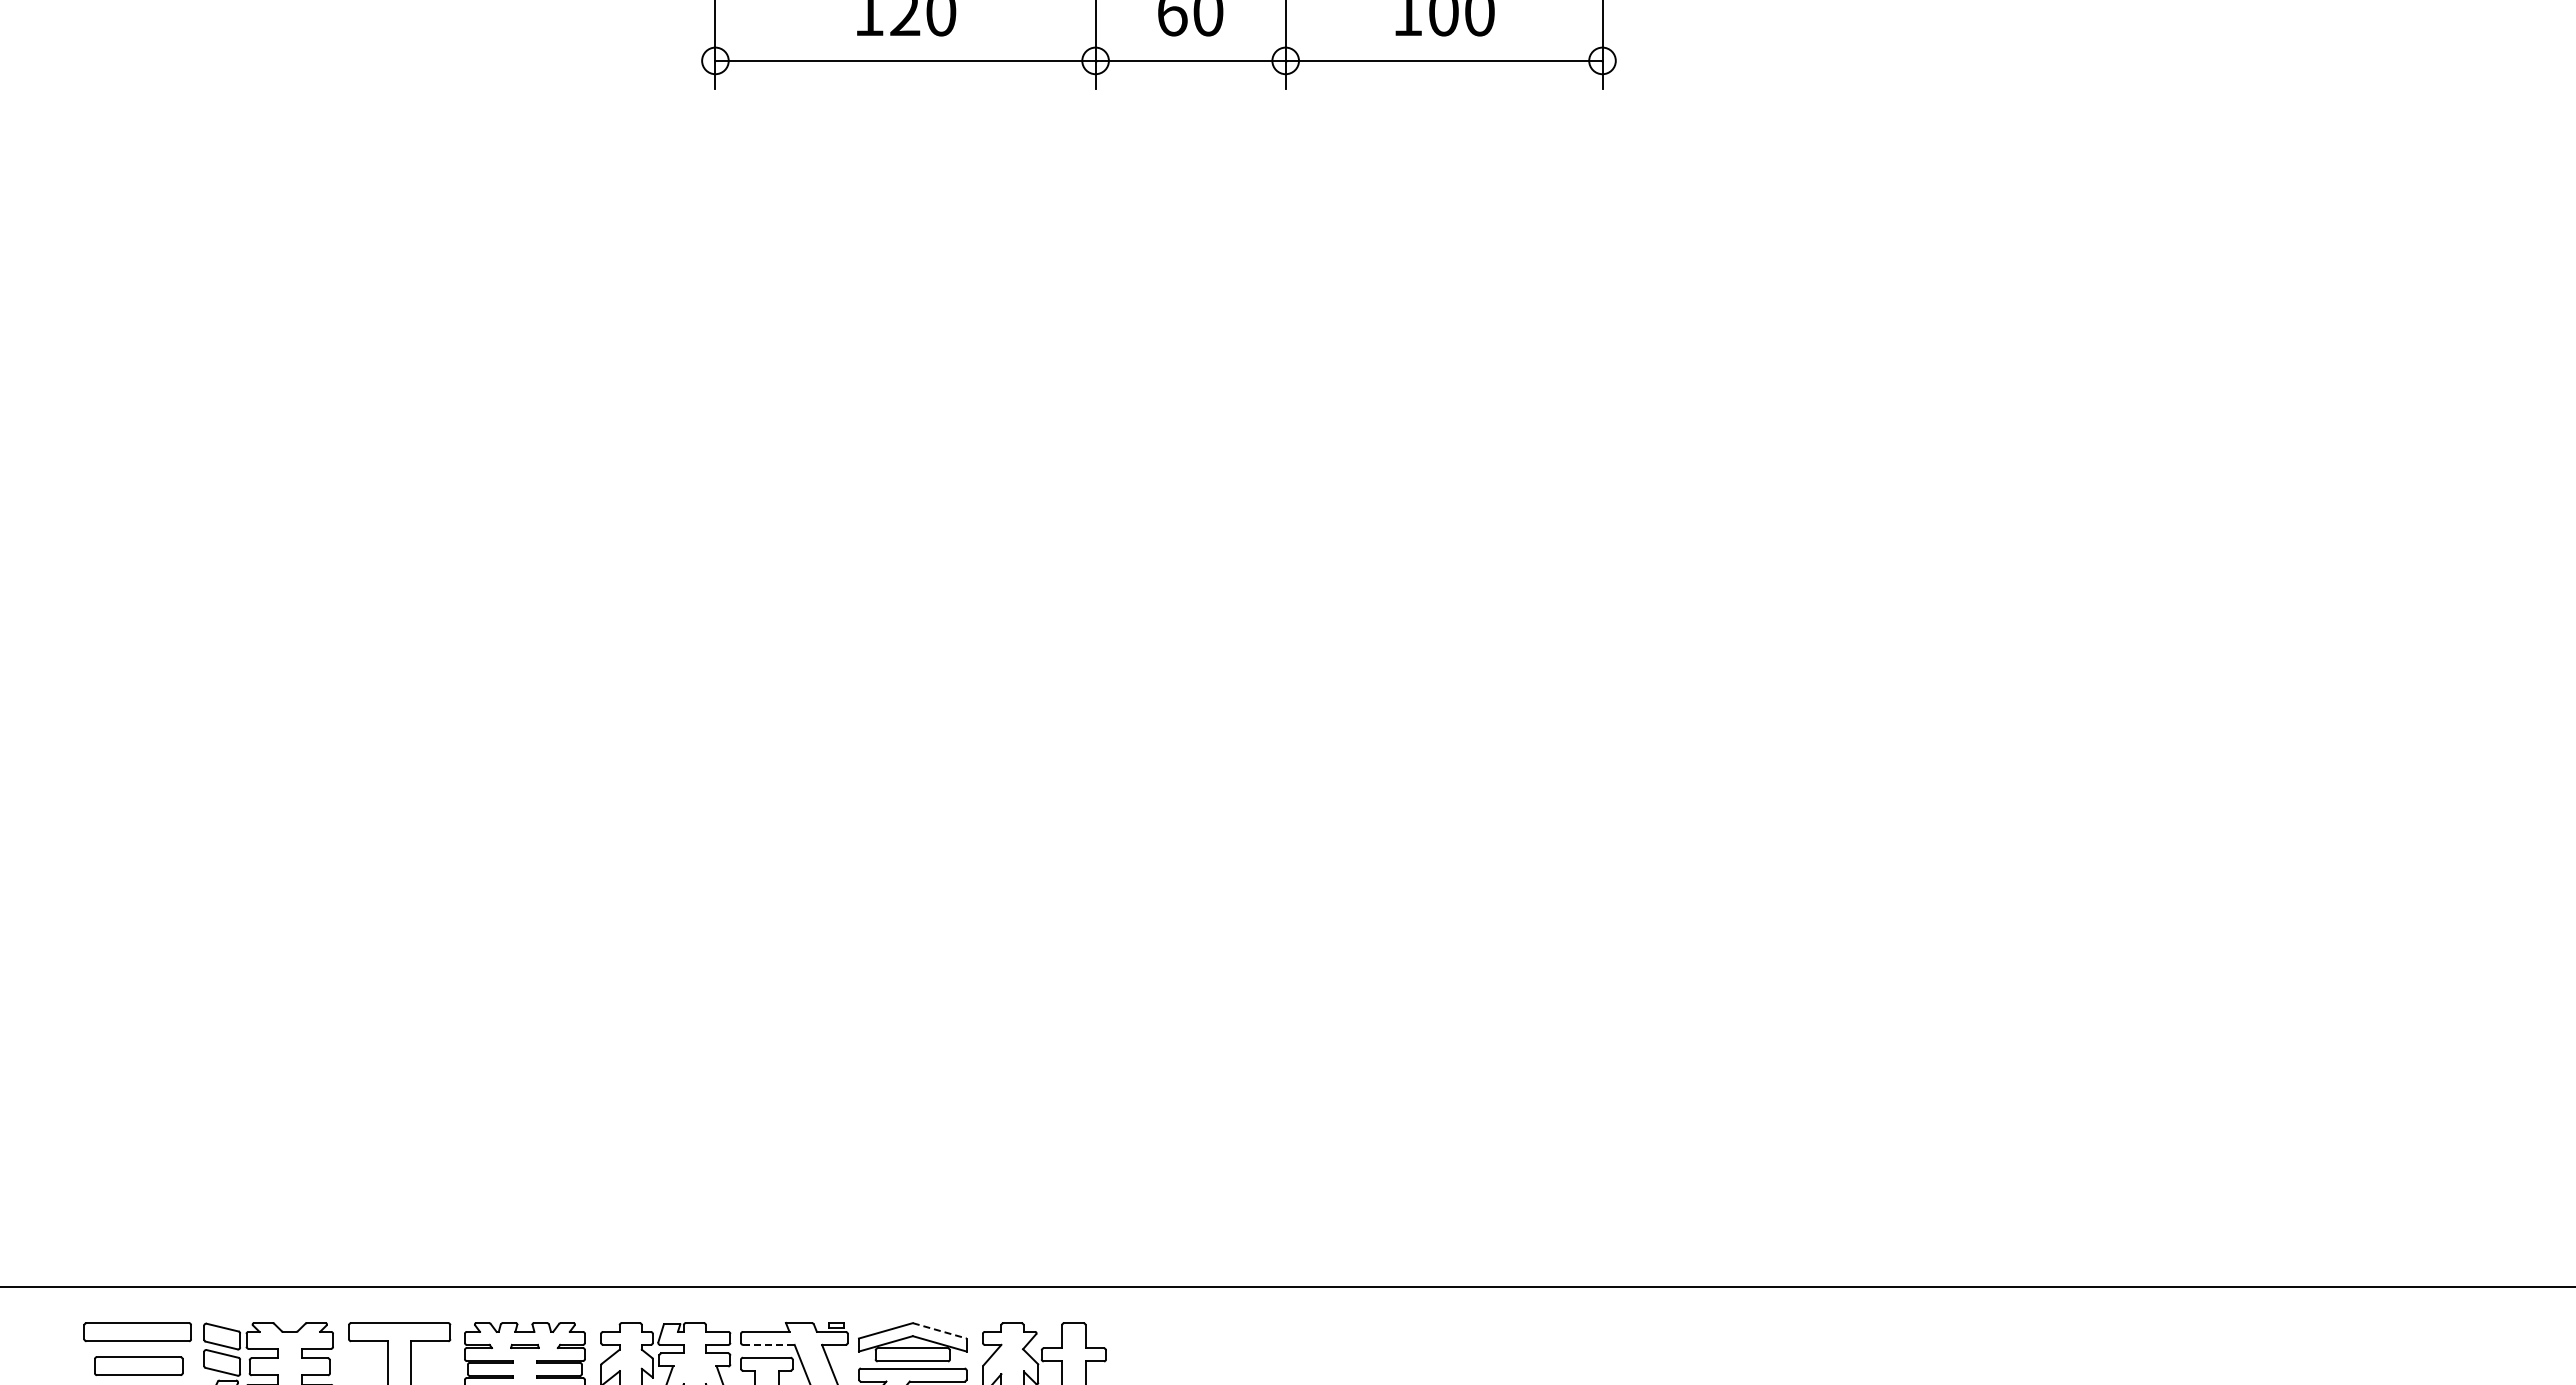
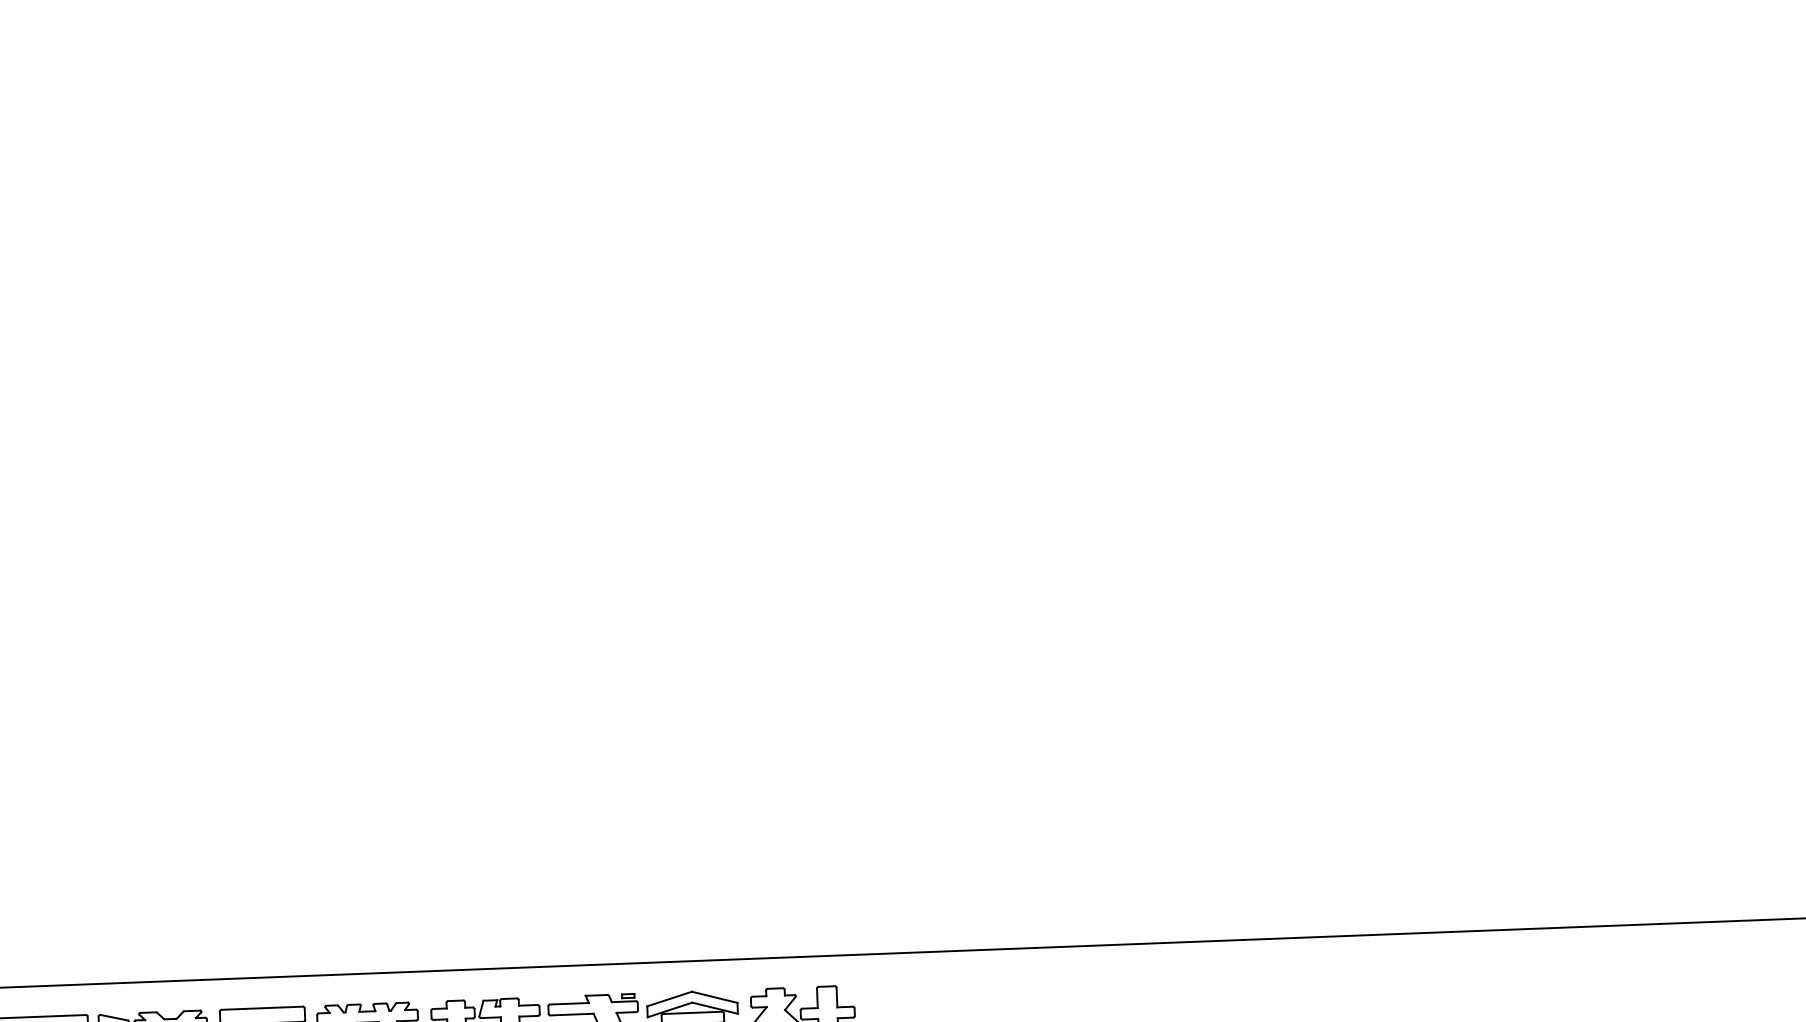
line: (940, 1330) -> (715, 997), dashed -> solid
line: (768, 1344) -> (571, 1014), dashed -> solid

